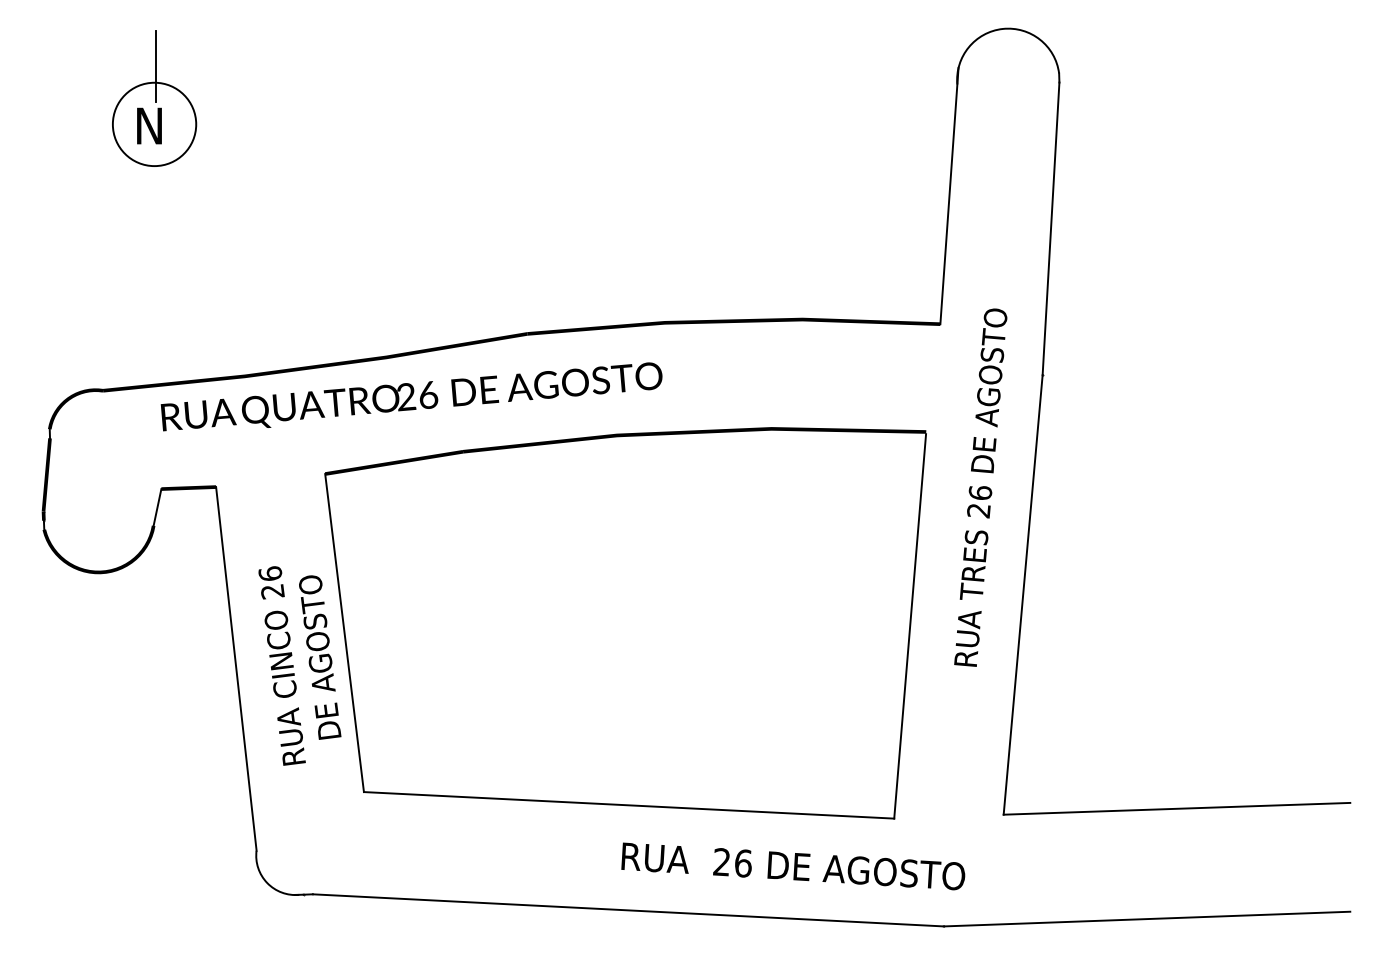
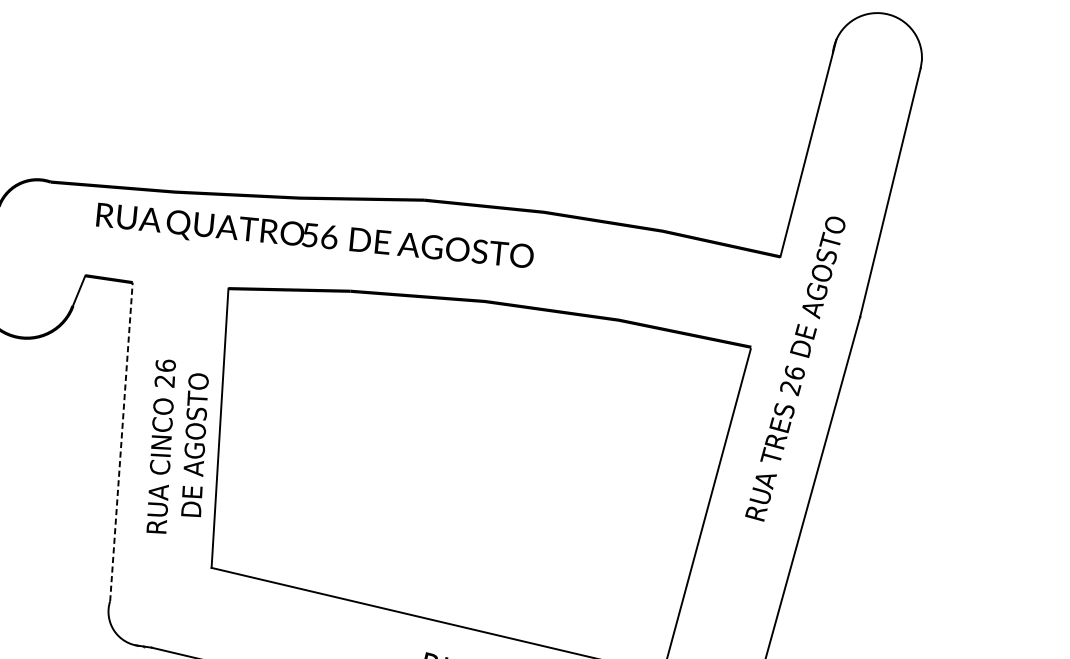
text: (406, 396) -> (310, 234), 26 -> 56
text: (980, 487) -> (795, 368), moved
line: (236, 668) -> (121, 441), solid -> dashed

